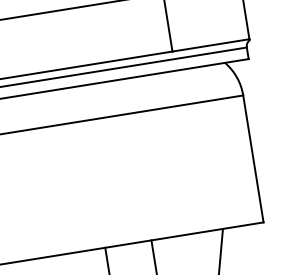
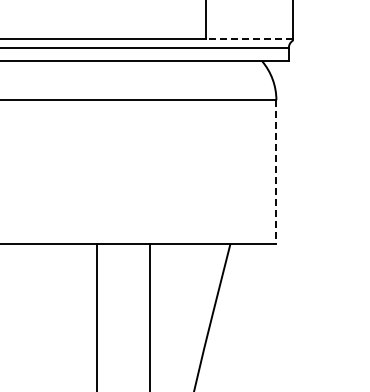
line: (210, 45) -> (249, 39), solid -> dashed
line: (253, 159) -> (276, 172), solid -> dashed

